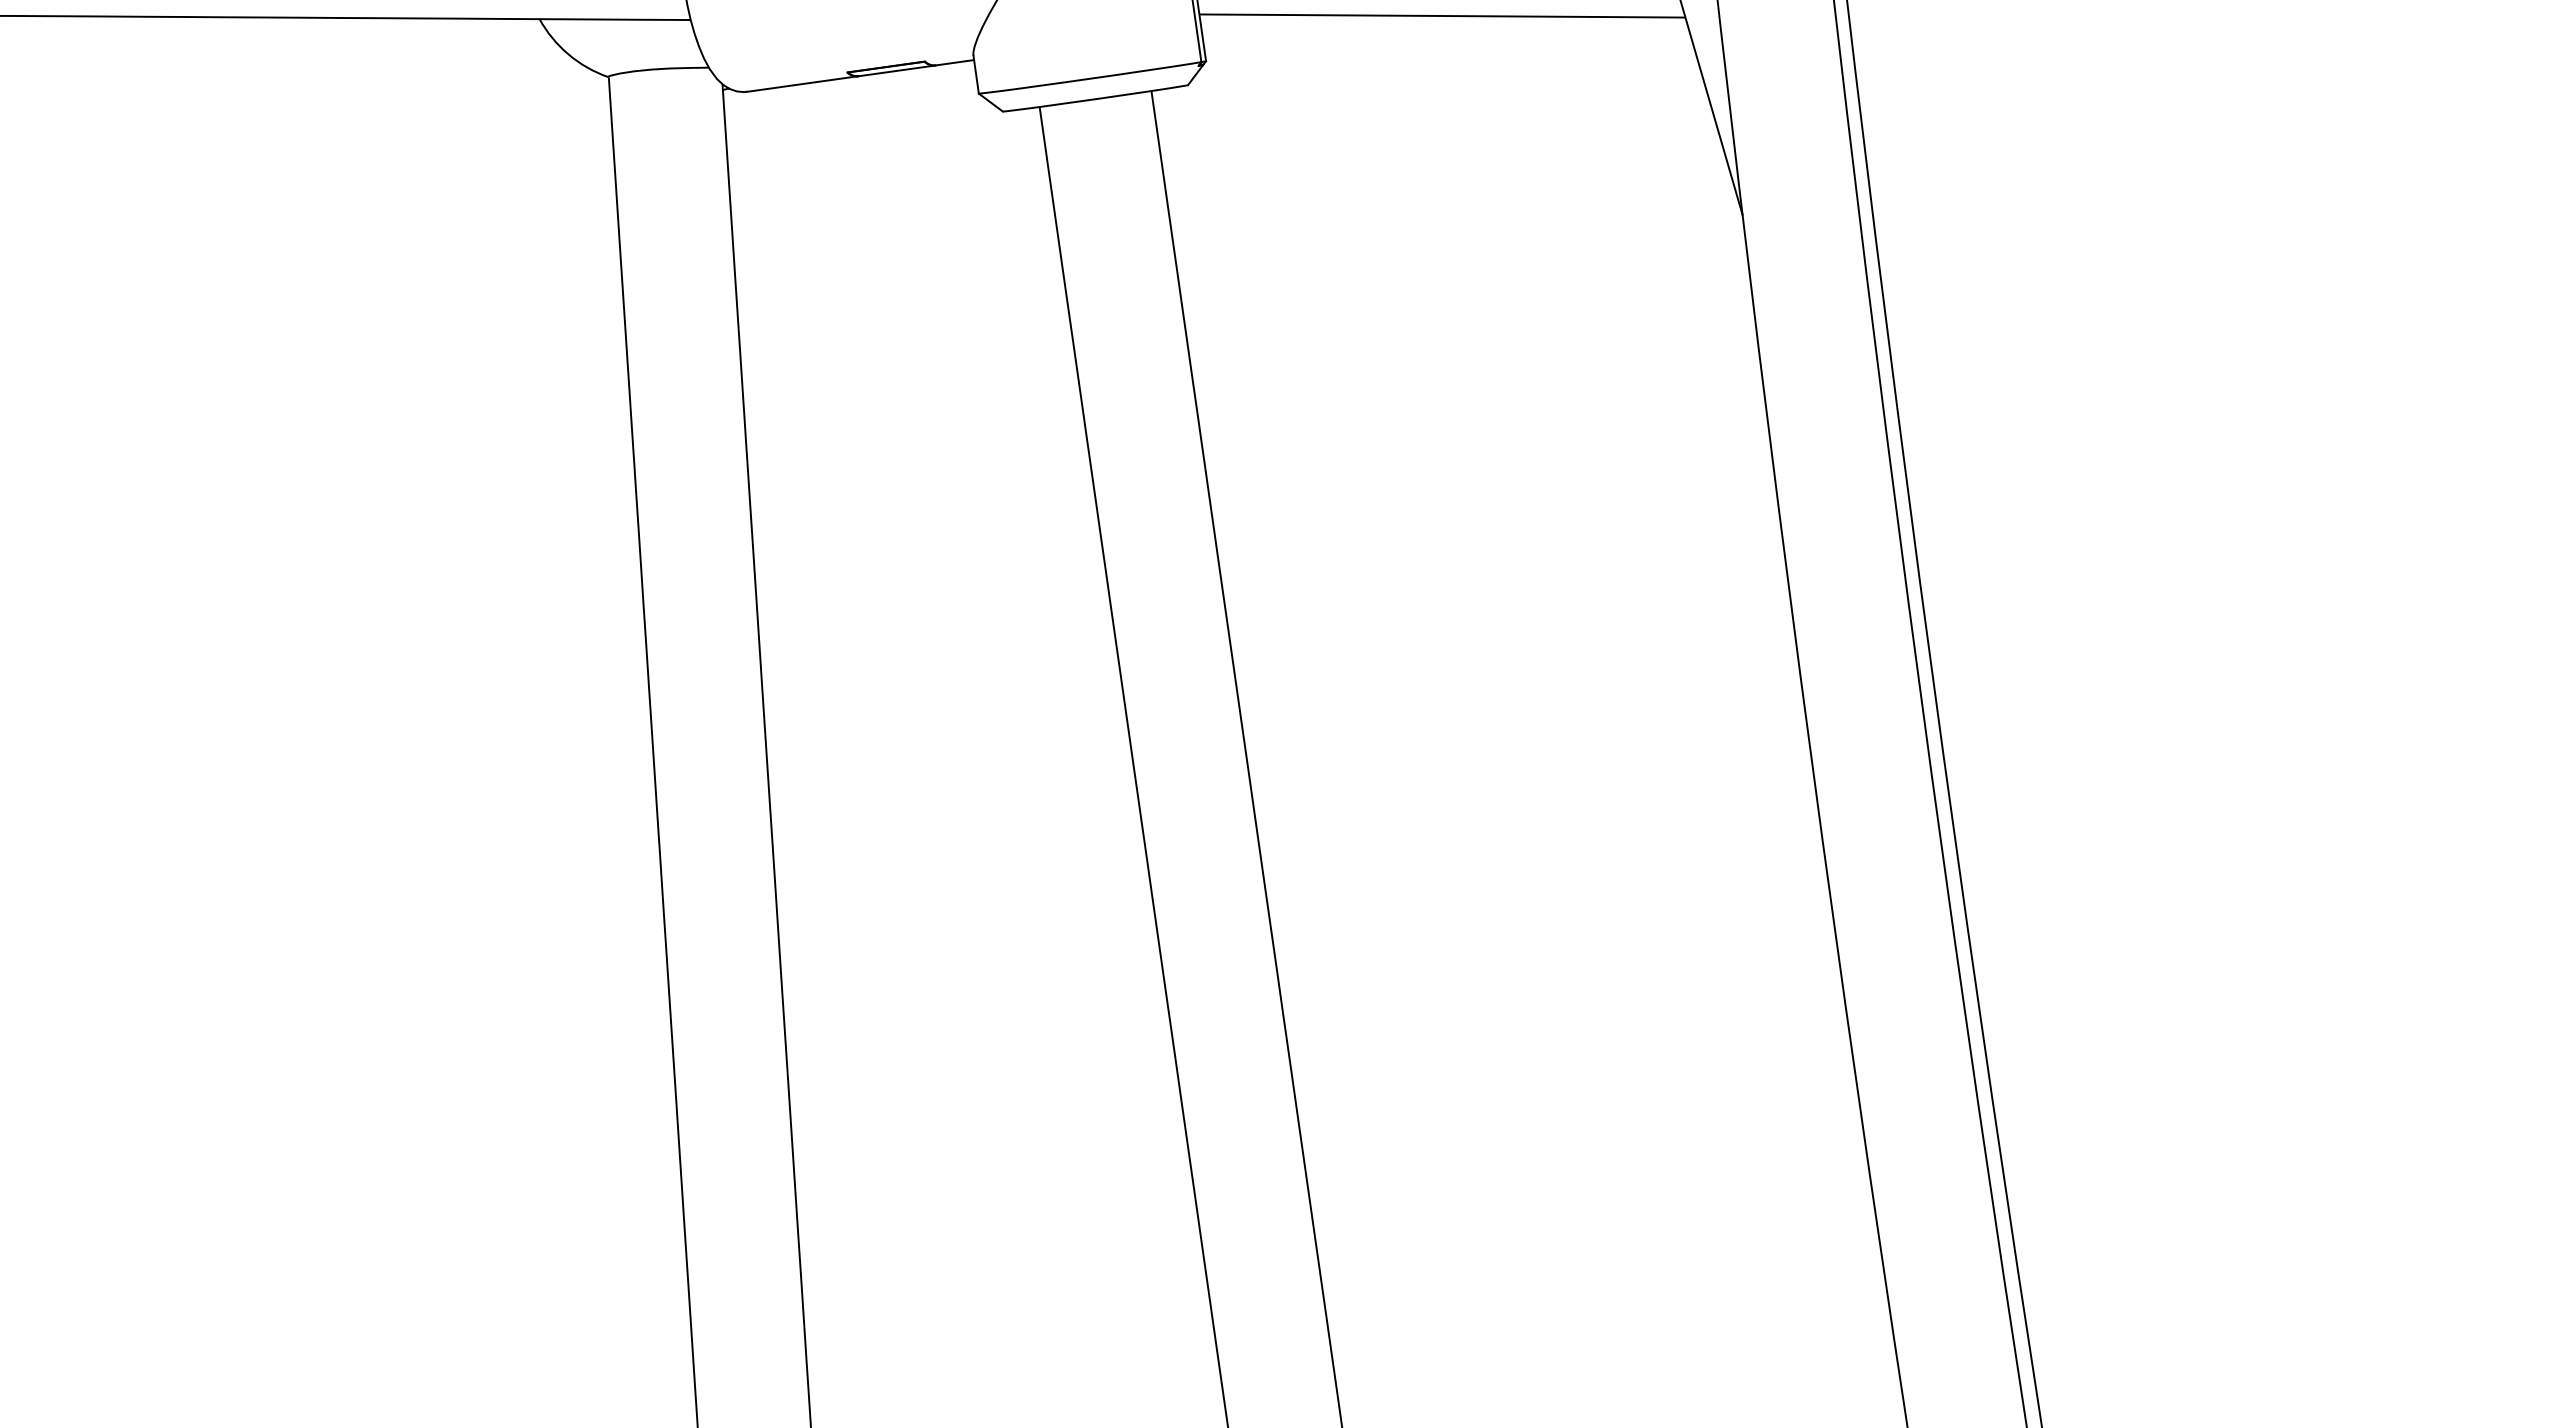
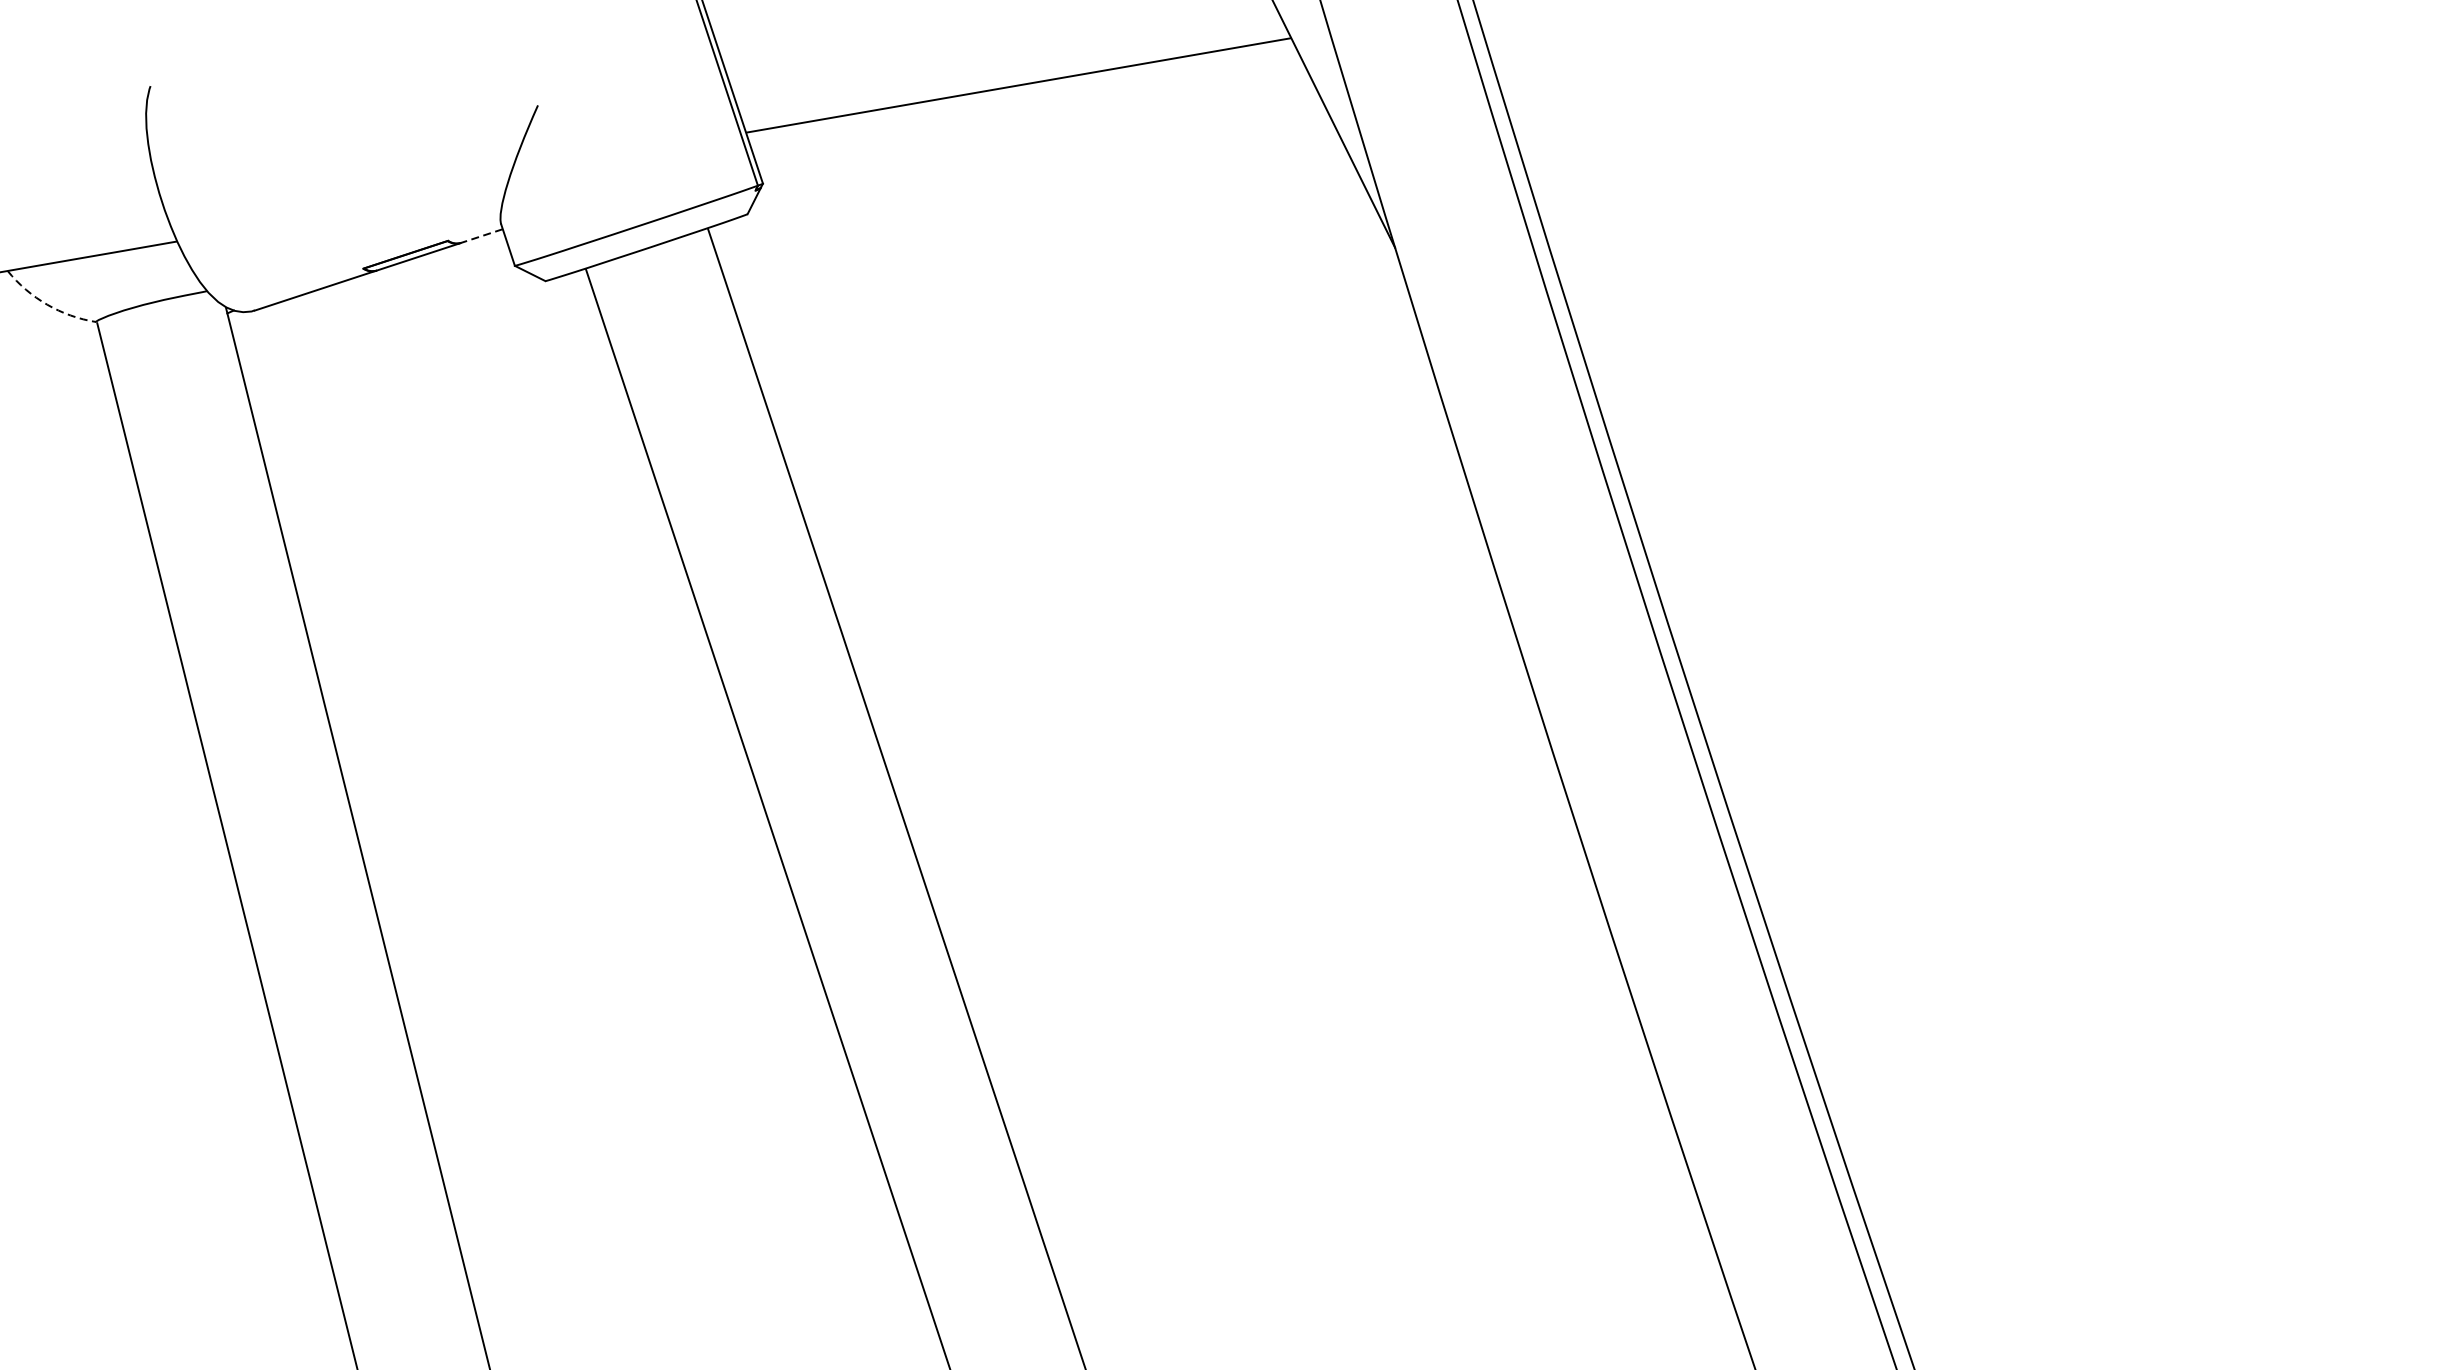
arc: (568, 54) -> (47, 304), solid -> dashed
line: (954, 62) -> (481, 235), solid -> dashed

